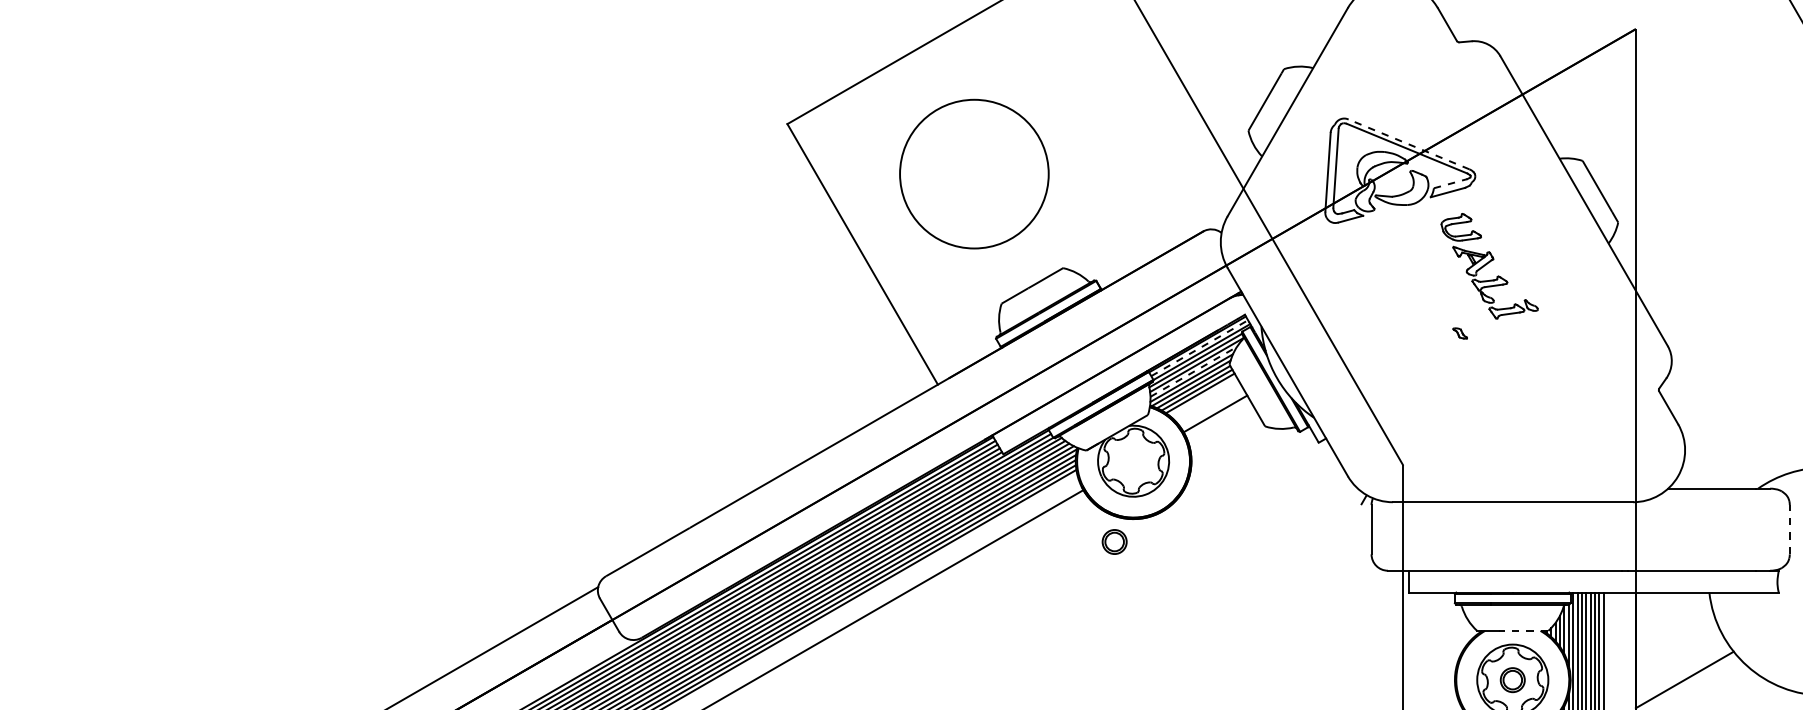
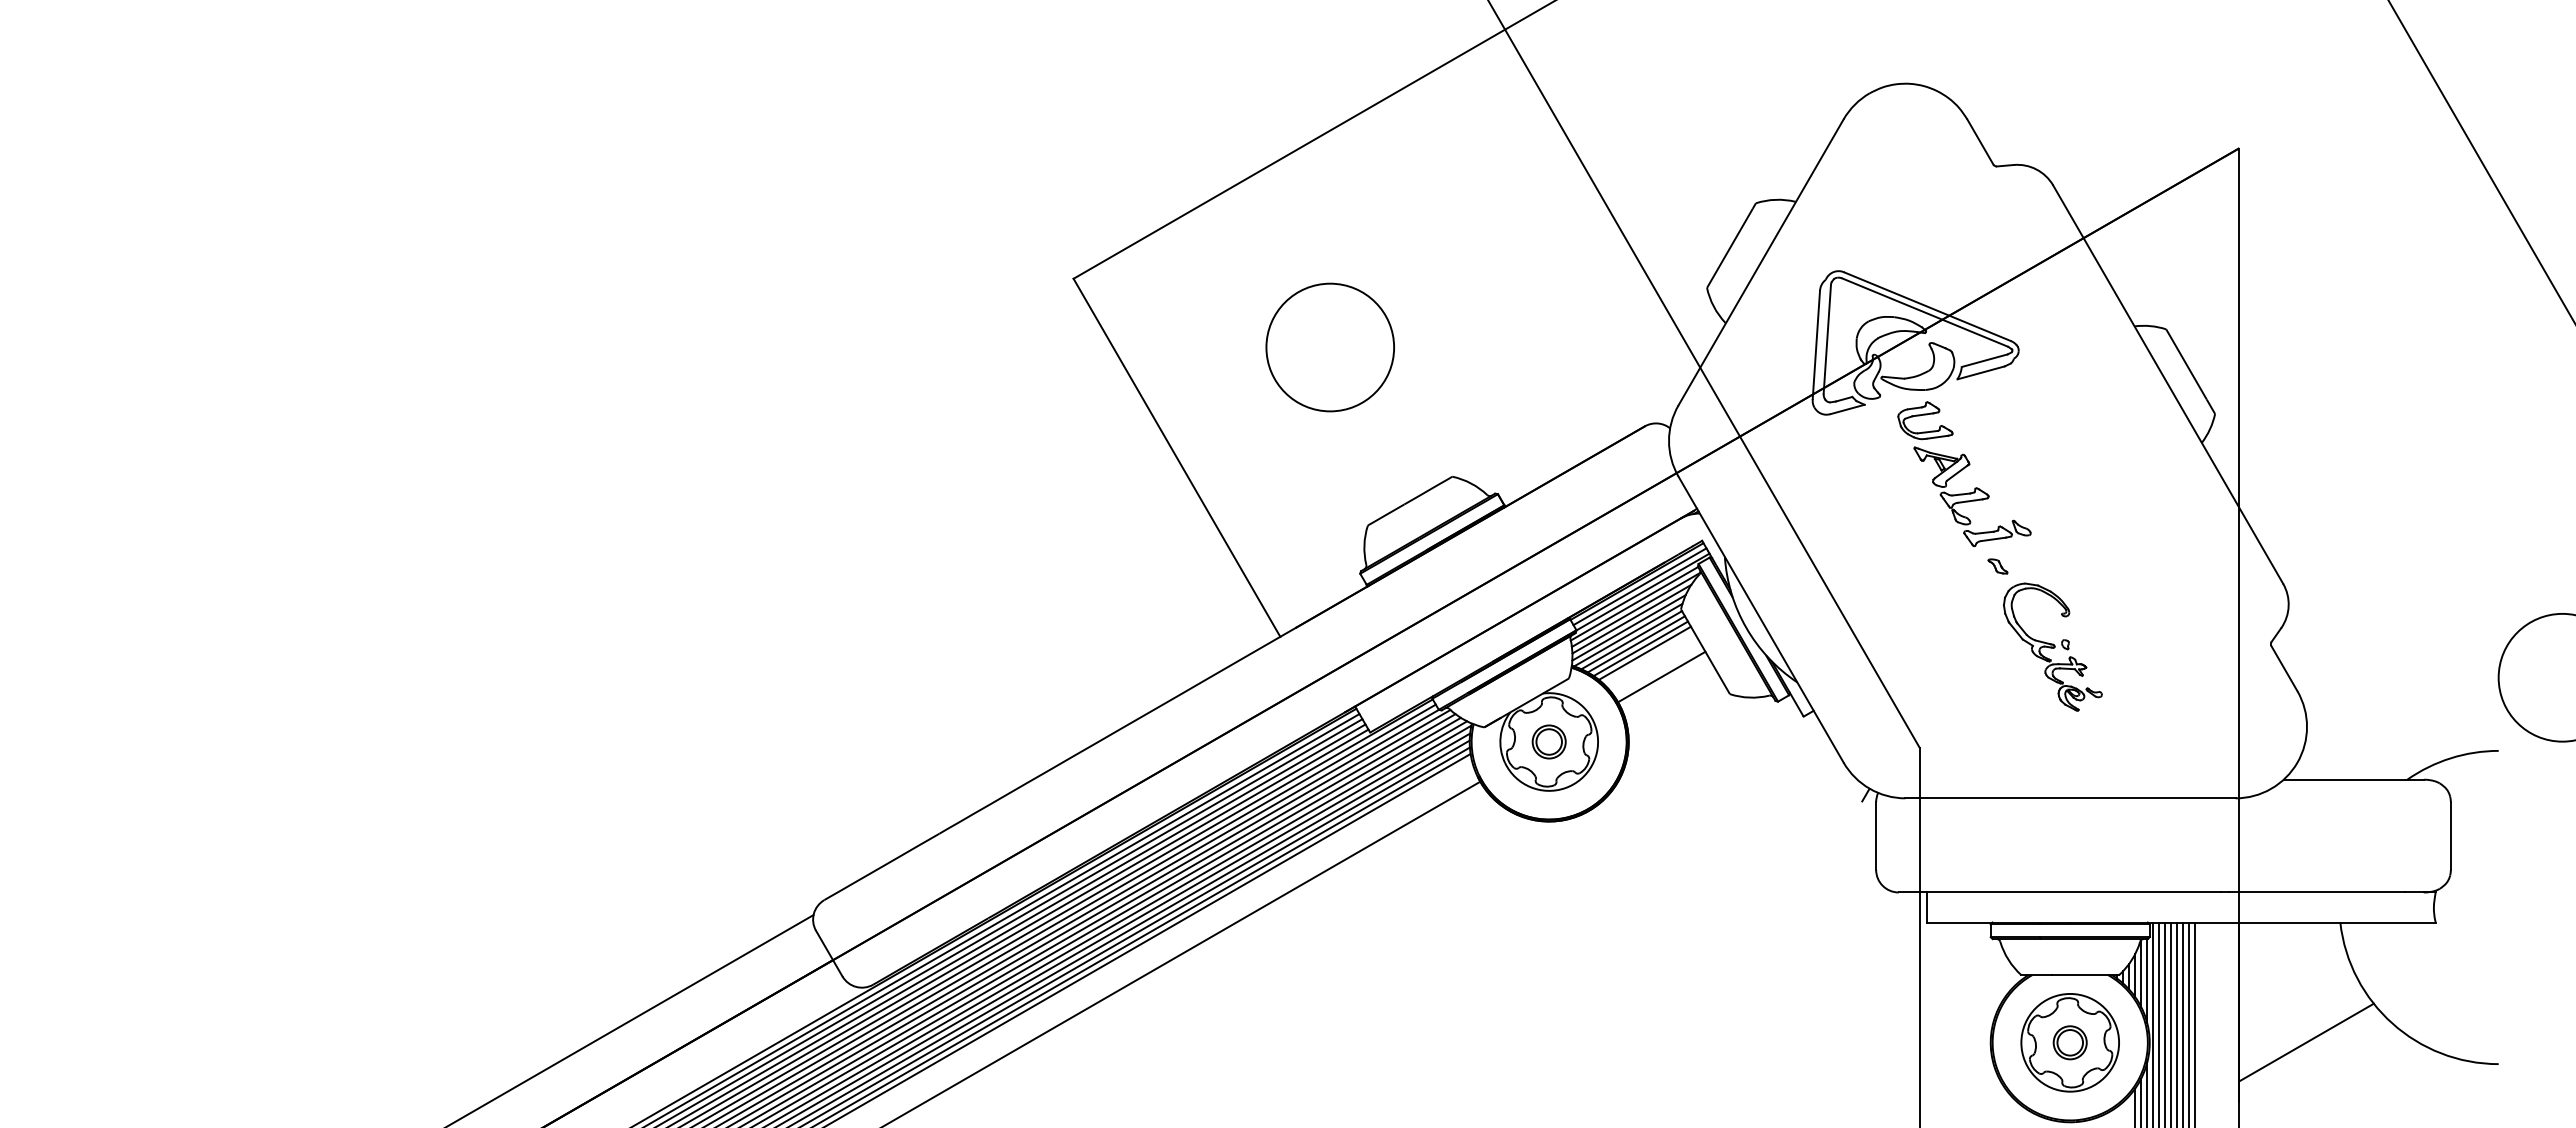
line: (1408, 144) -> (1927, 306), dashed -> solid
circle: (973, 174) -> (1329, 347), size x0.62
line: (1450, 183) -> (1984, 360), dashed -> solid
part: (1489, 266) -> (1964, 474), moved
line: (1200, 348) -> (1640, 586), dashed -> solid
line: (1193, 372) -> (1631, 619), dashed -> solid
part: (1499, 391) -> (2052, 646), added
line: (1202, 396) -> (1644, 652), added
line: (1789, 529) -> (2450, 836), dashed -> solid
part: (1114, 541) -> (1548, 741), moved
line: (1523, 631) -> (2085, 975), dashed -> solid

